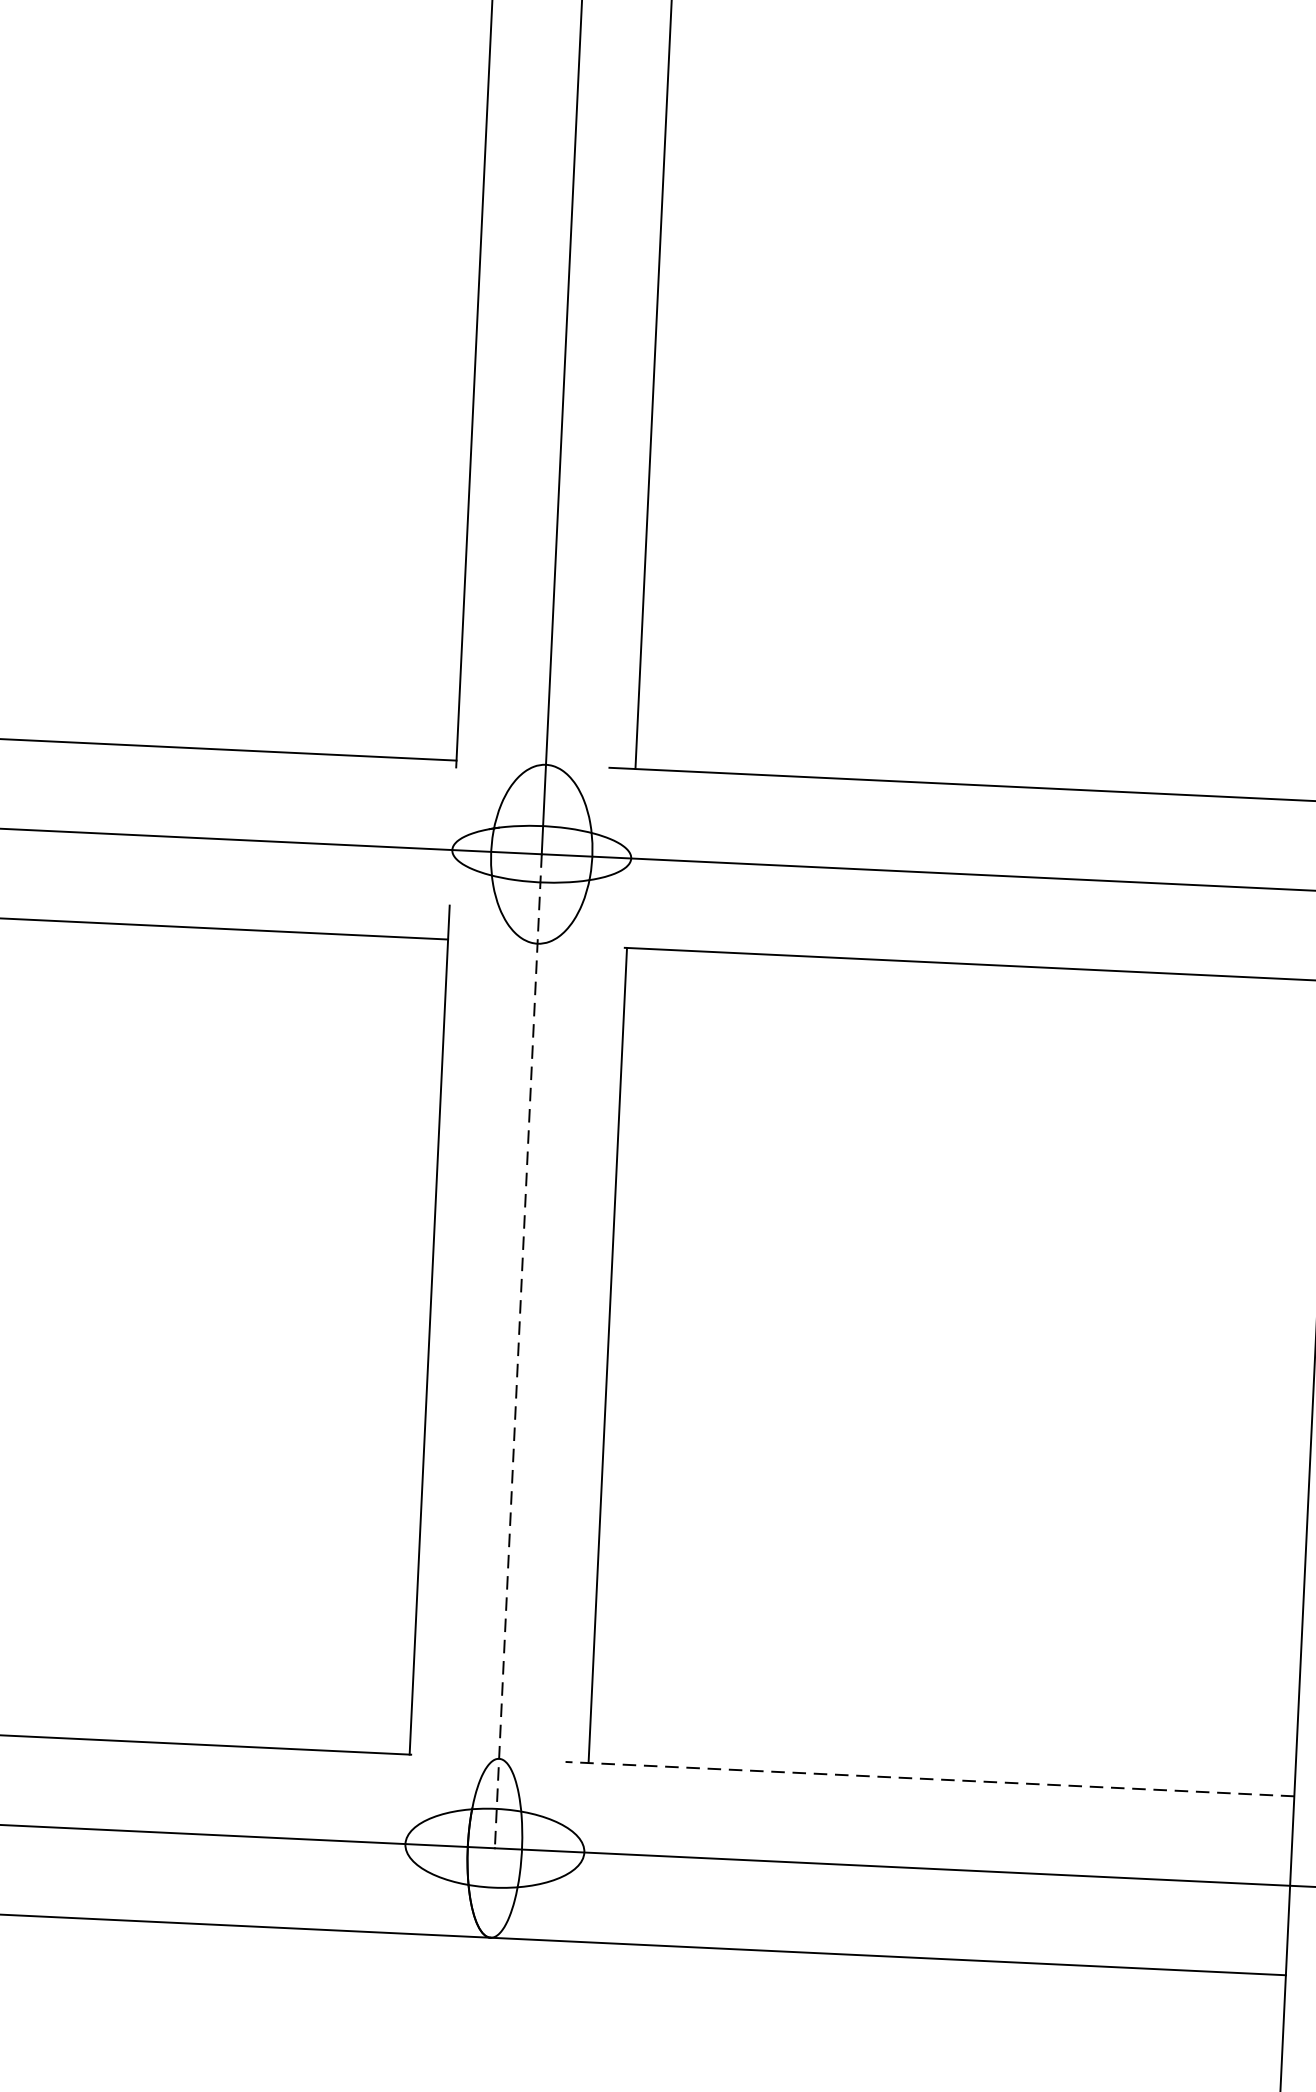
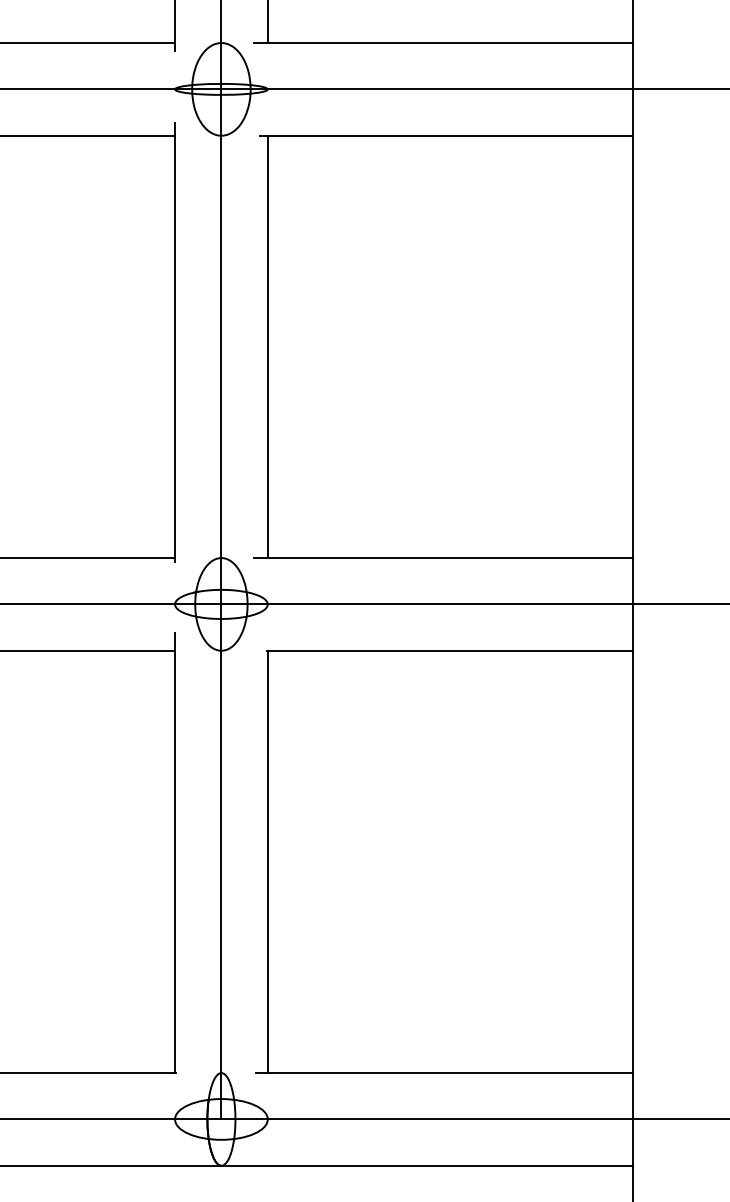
line: (518, 1350) -> (221, 861), dashed -> solid
line: (929, 1779) -> (444, 1073), dashed -> solid

